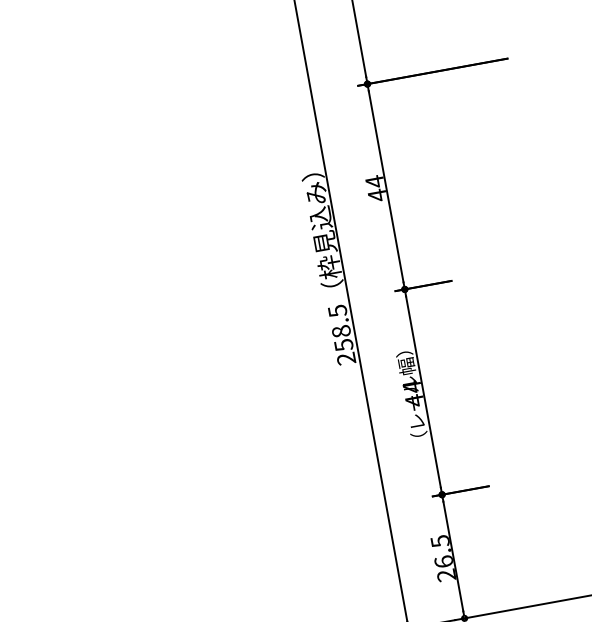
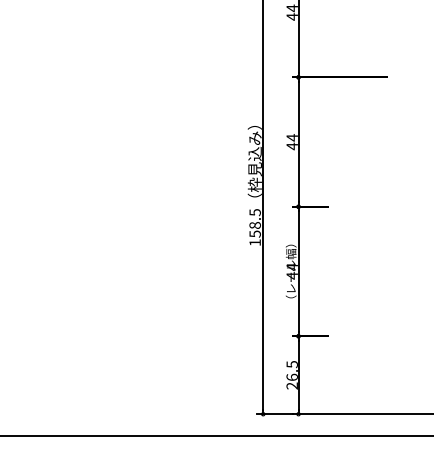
text: (345, 358) -> (254, 242), 258.5 -> 158.5

